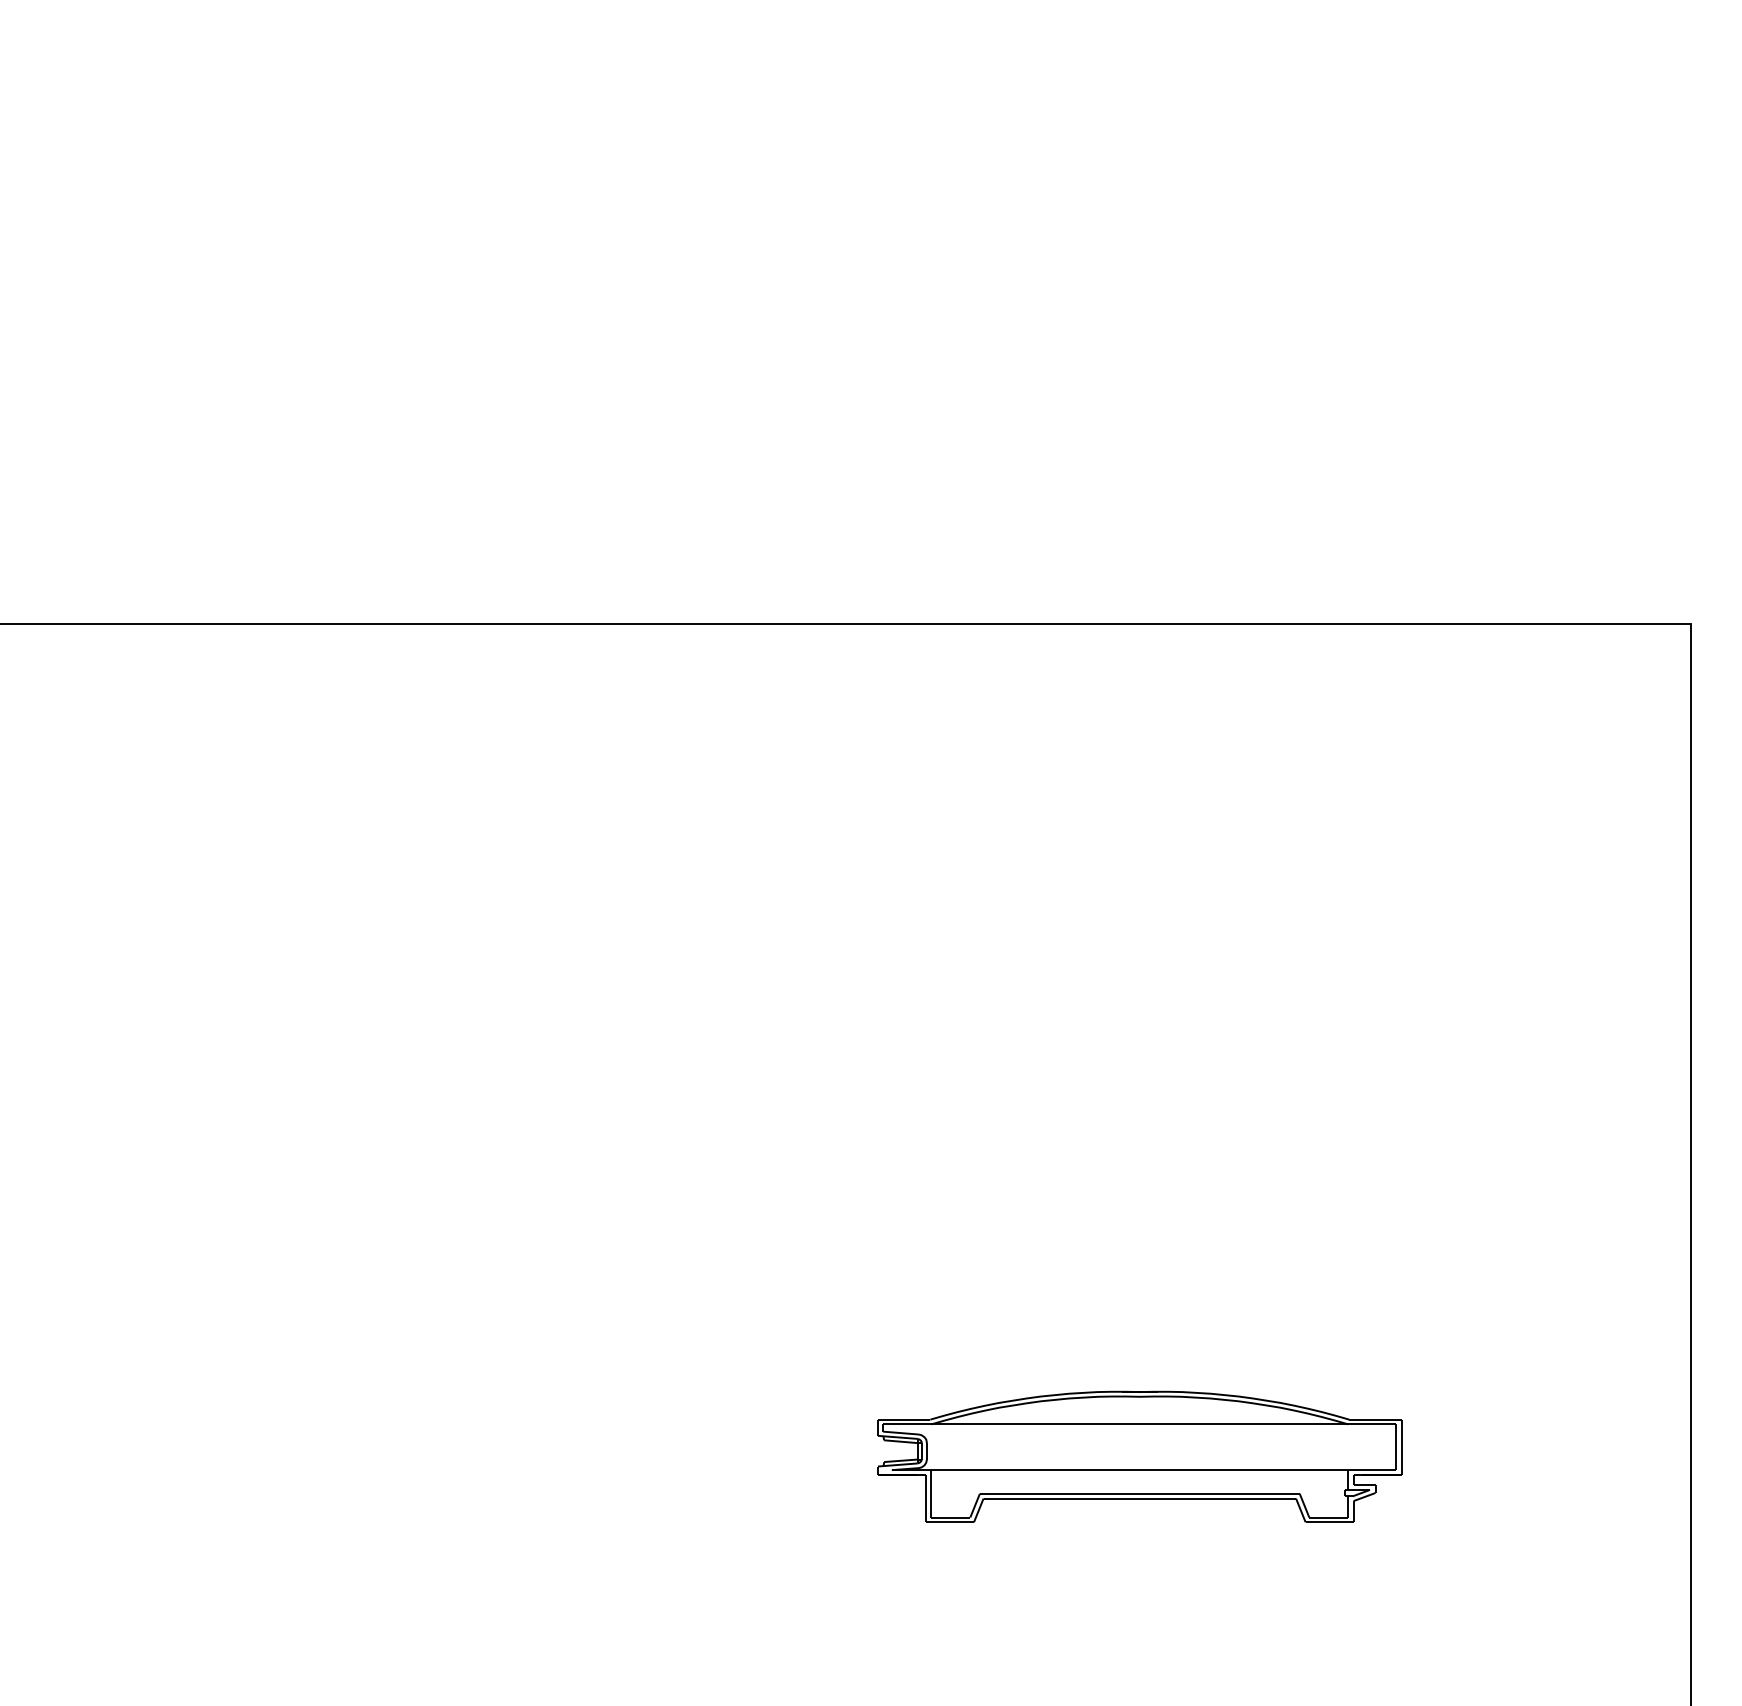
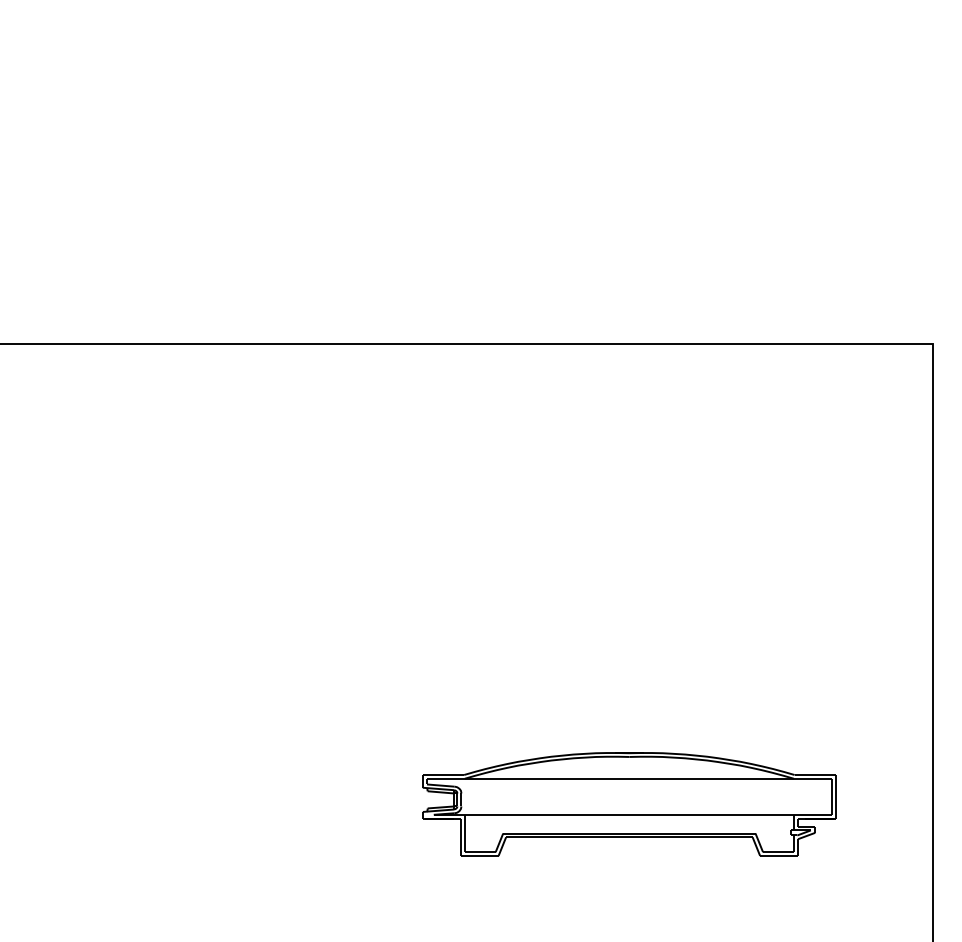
part: (1139, 1457) -> (629, 804), size x1.43

